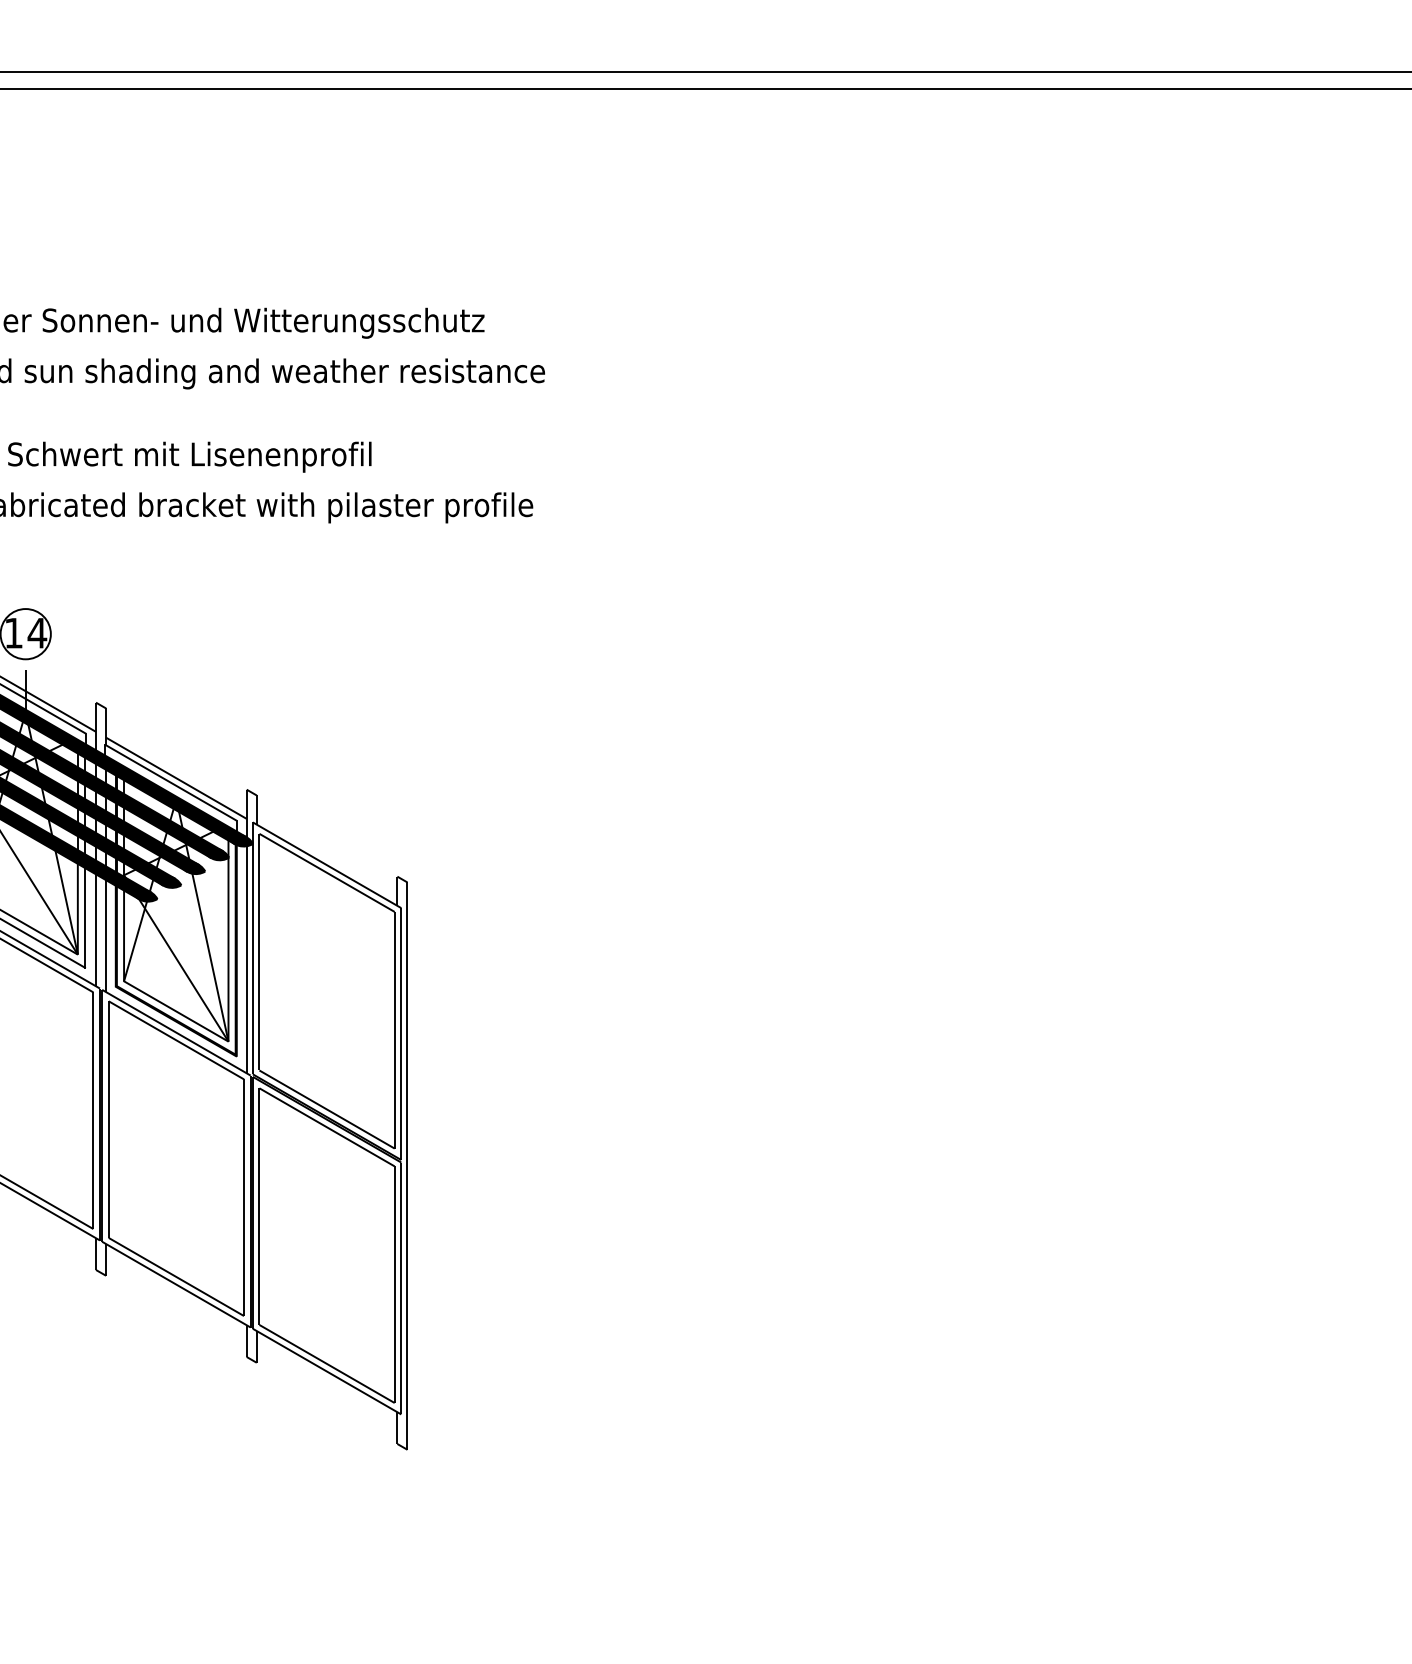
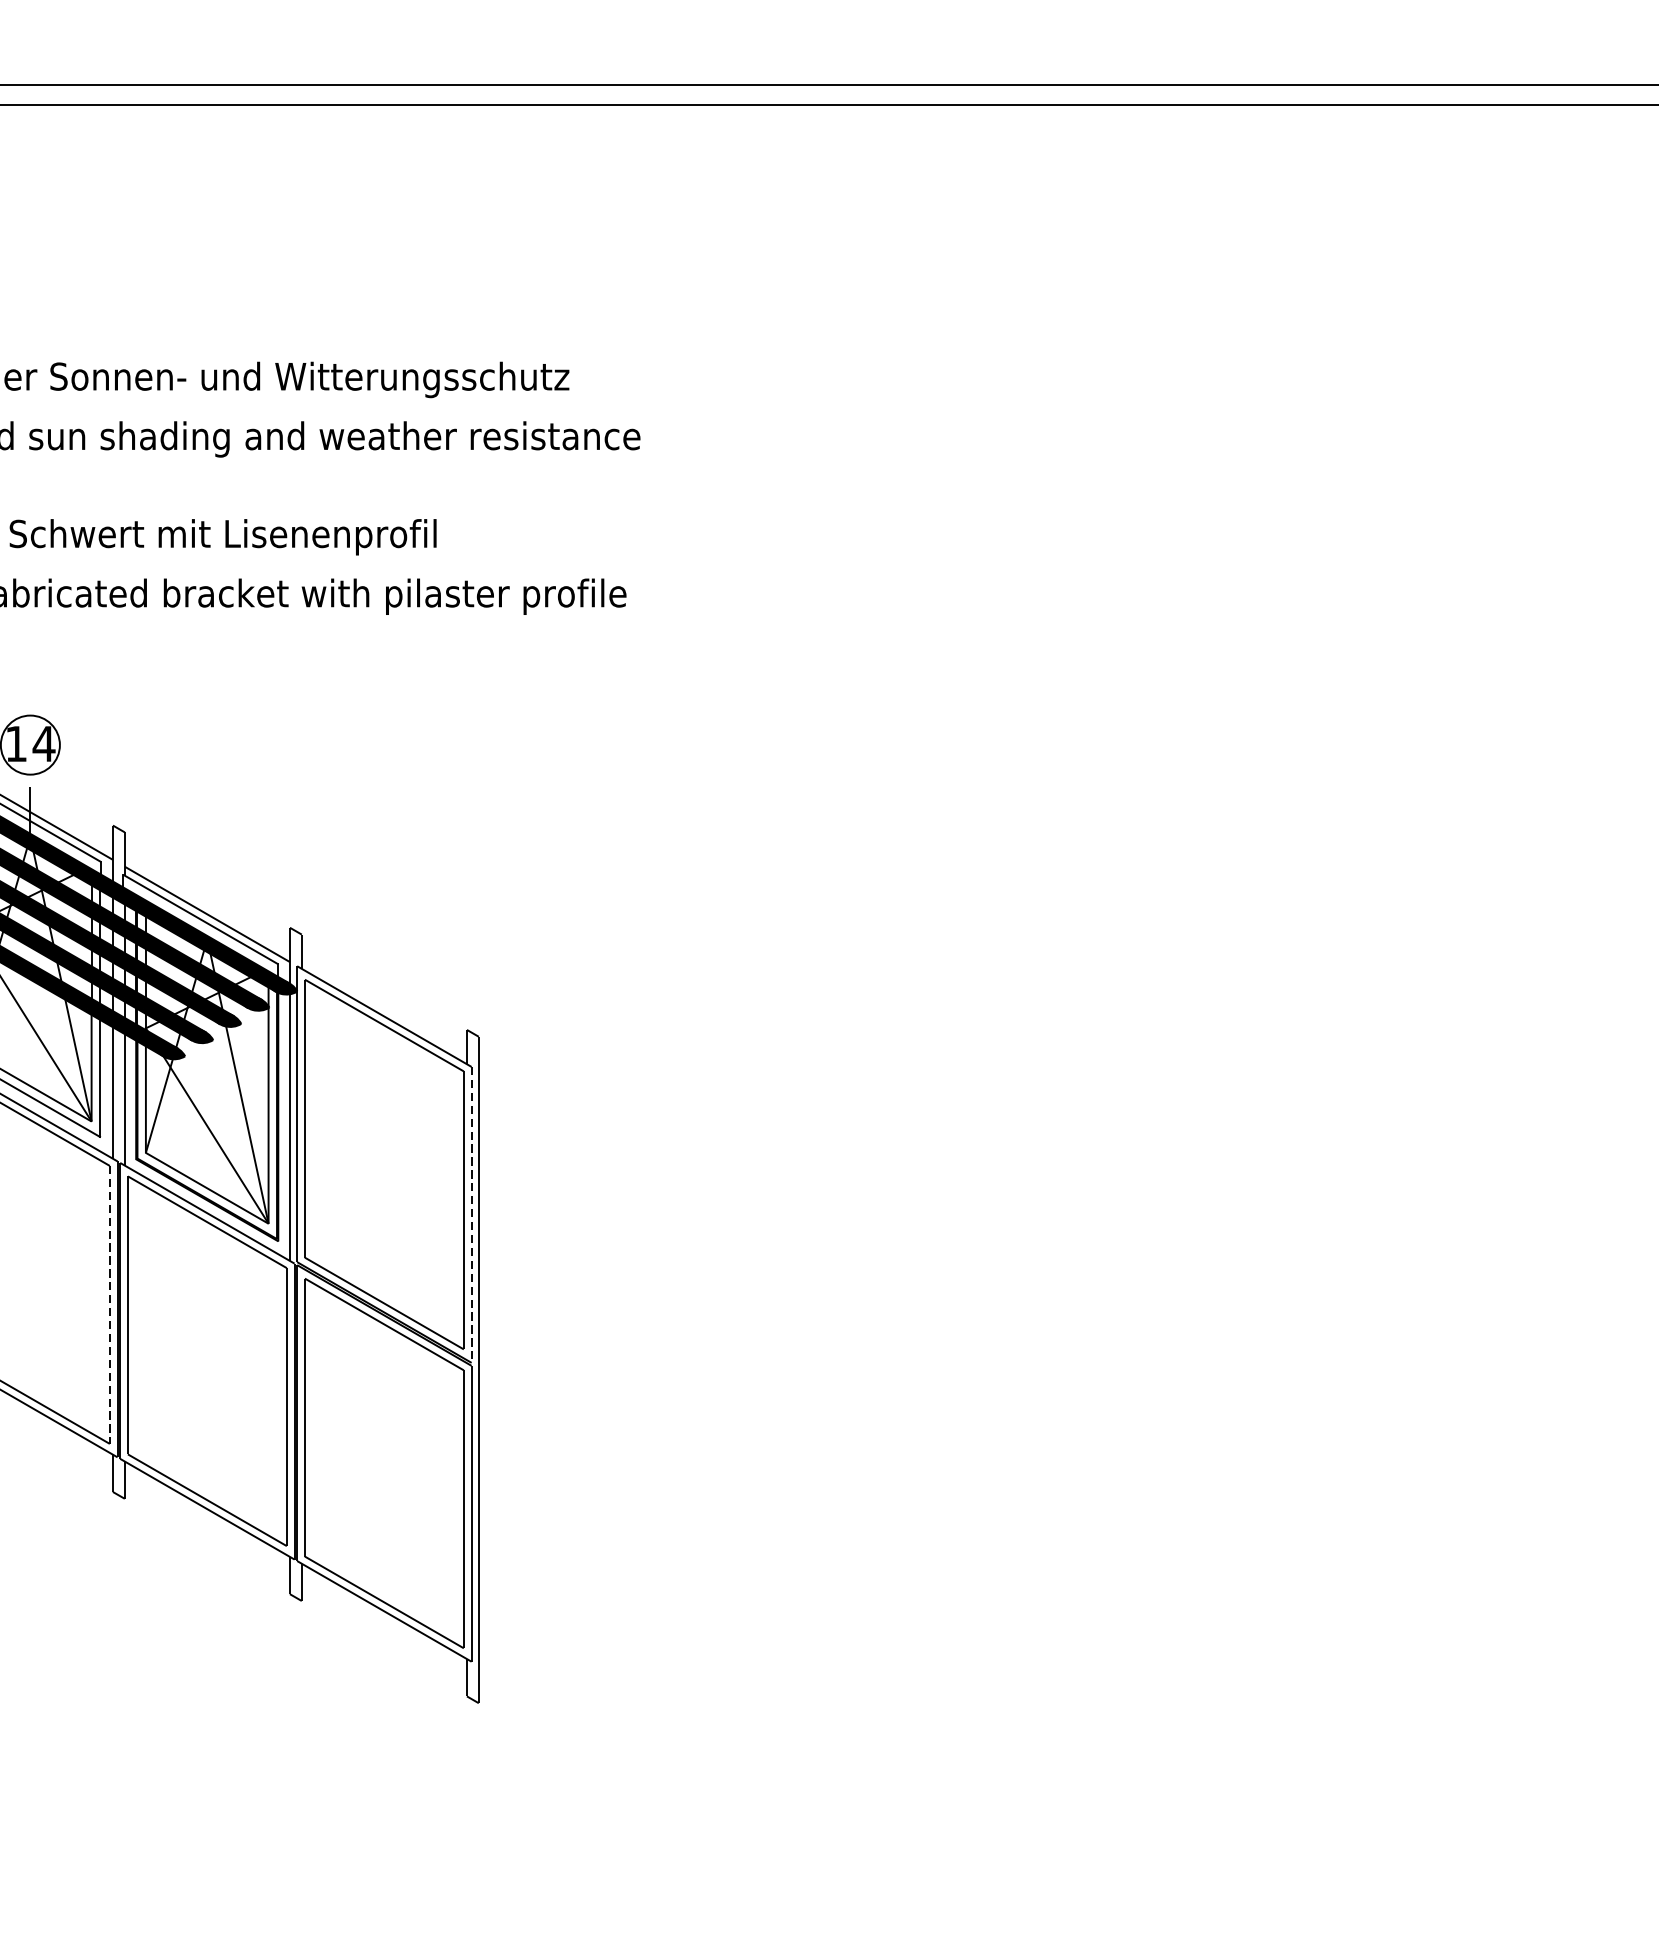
line: (401, 1034) -> (471, 1215), solid -> dashed
line: (93, 1111) -> (109, 1305), solid -> dashed

